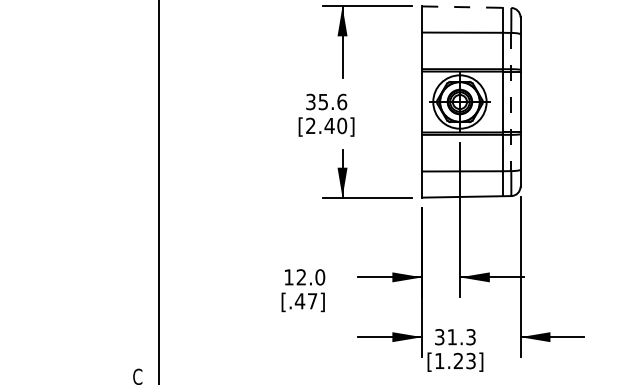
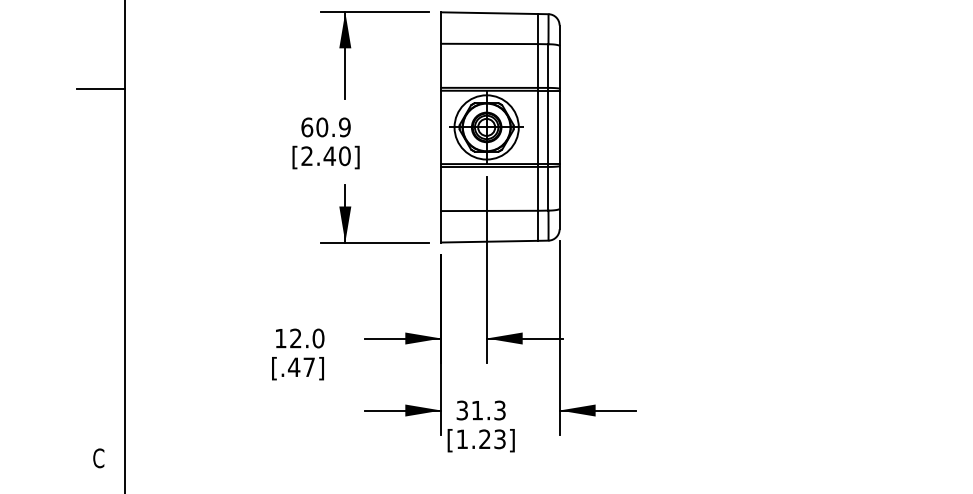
line: (466, 7) -> (494, 13), dashed -> solid
line: (139, 69) -> (100, 88), added
text: (326, 102) -> (325, 127), 35.6 -> 60.9
line: (511, 102) -> (548, 127), dashed -> solid

